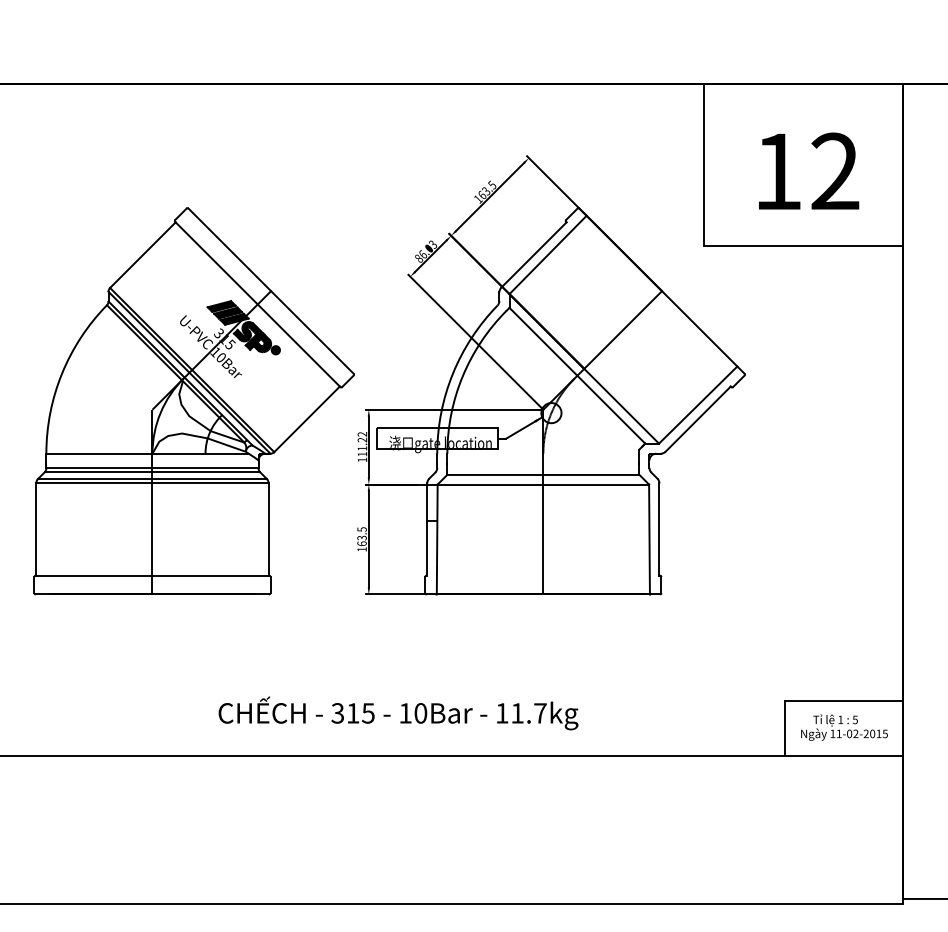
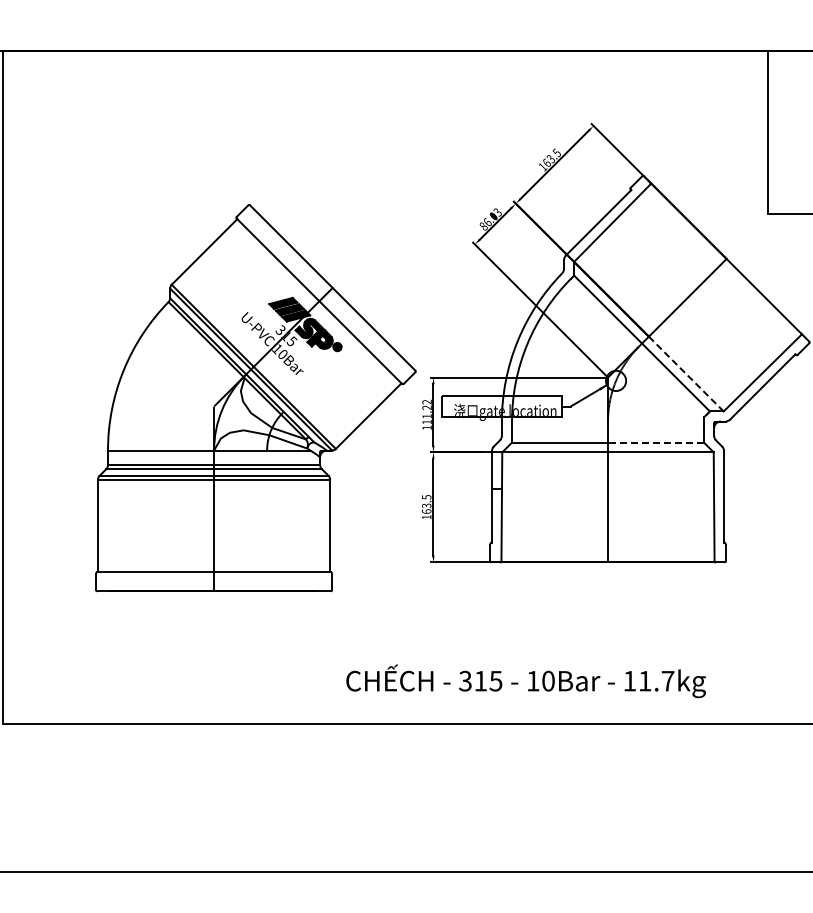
part: (193, 401) -> (255, 398), moved
line: (621, 406) -> (686, 374), solid -> dashed
line: (590, 474) -> (655, 442), solid -> dashed
text: (398, 713) -> (526, 681), moved

